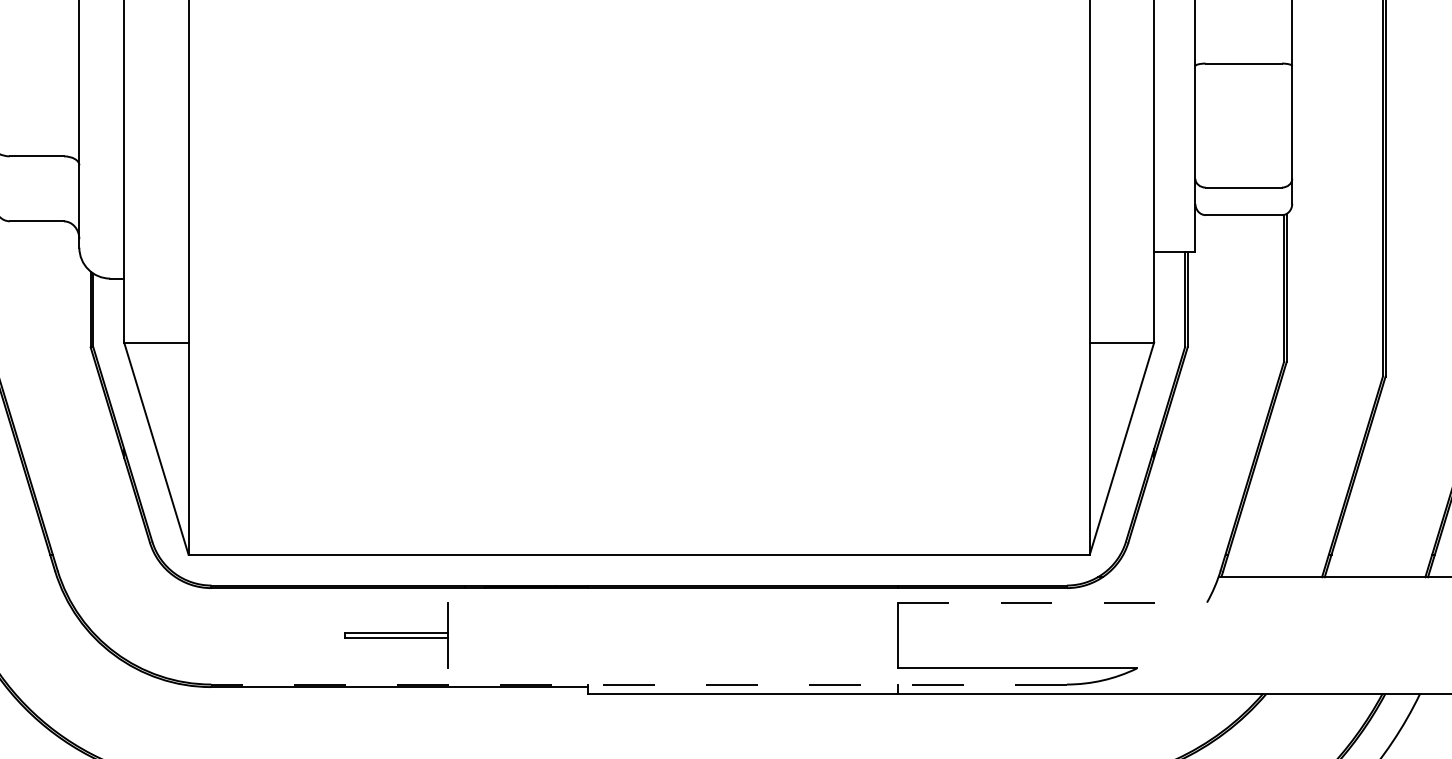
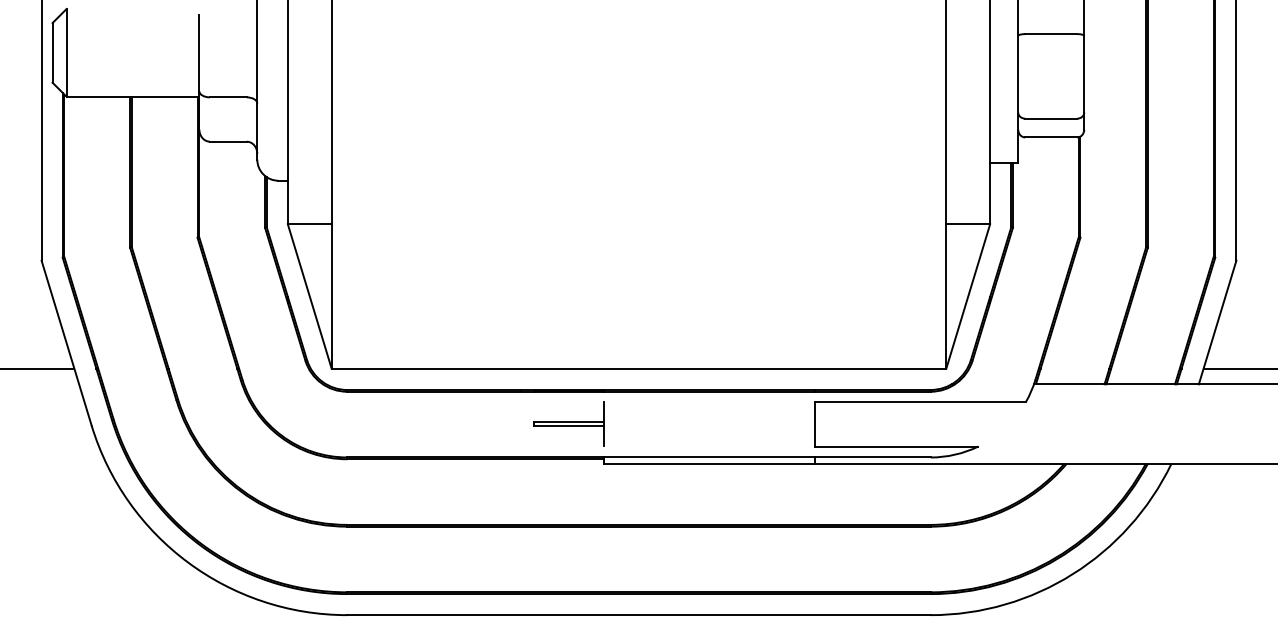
line: (1053, 602) -> (921, 401), dashed -> solid
part: (394, 634) -> (568, 423), moved
line: (639, 684) -> (639, 457), dashed -> solid

